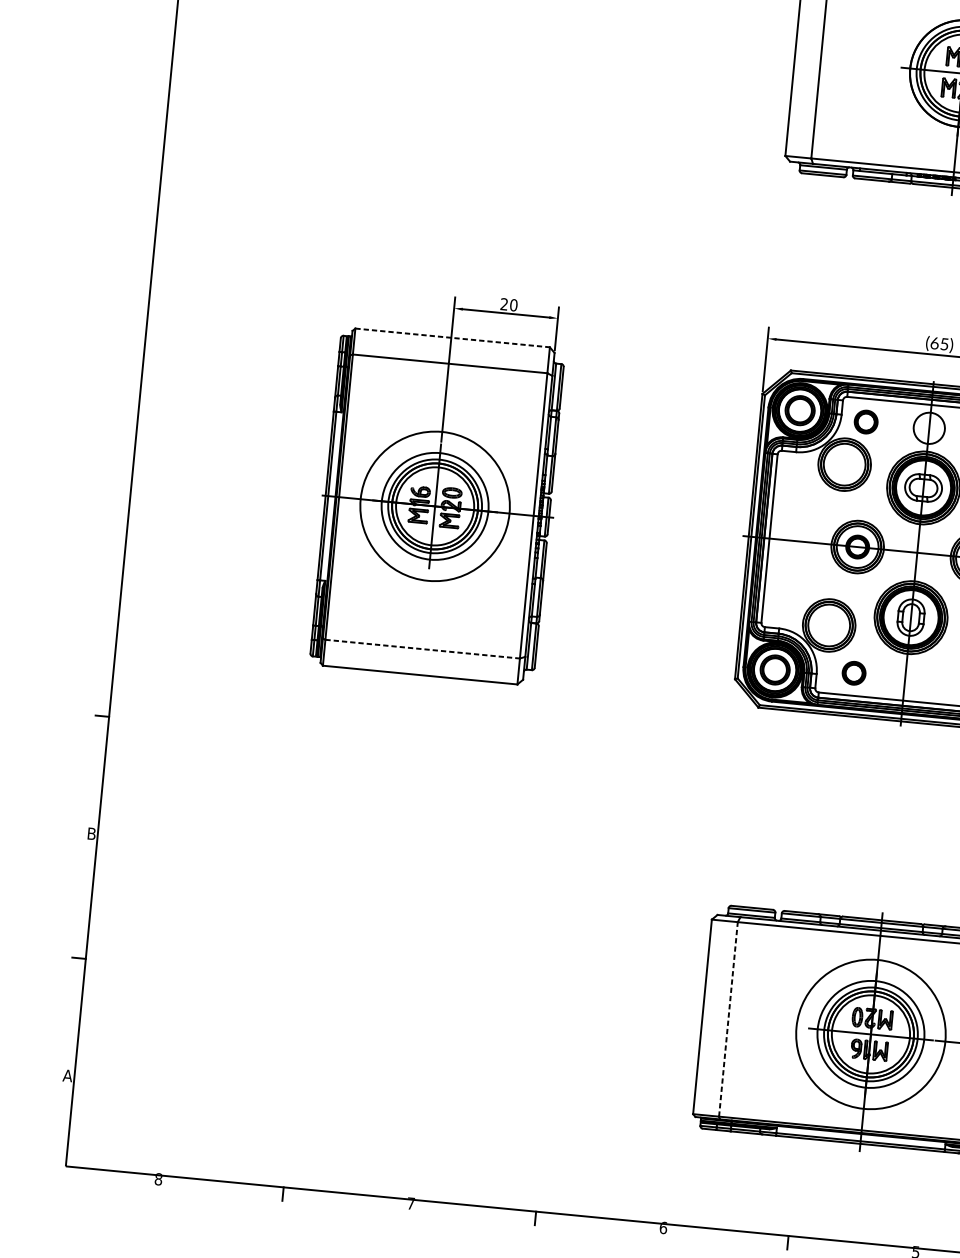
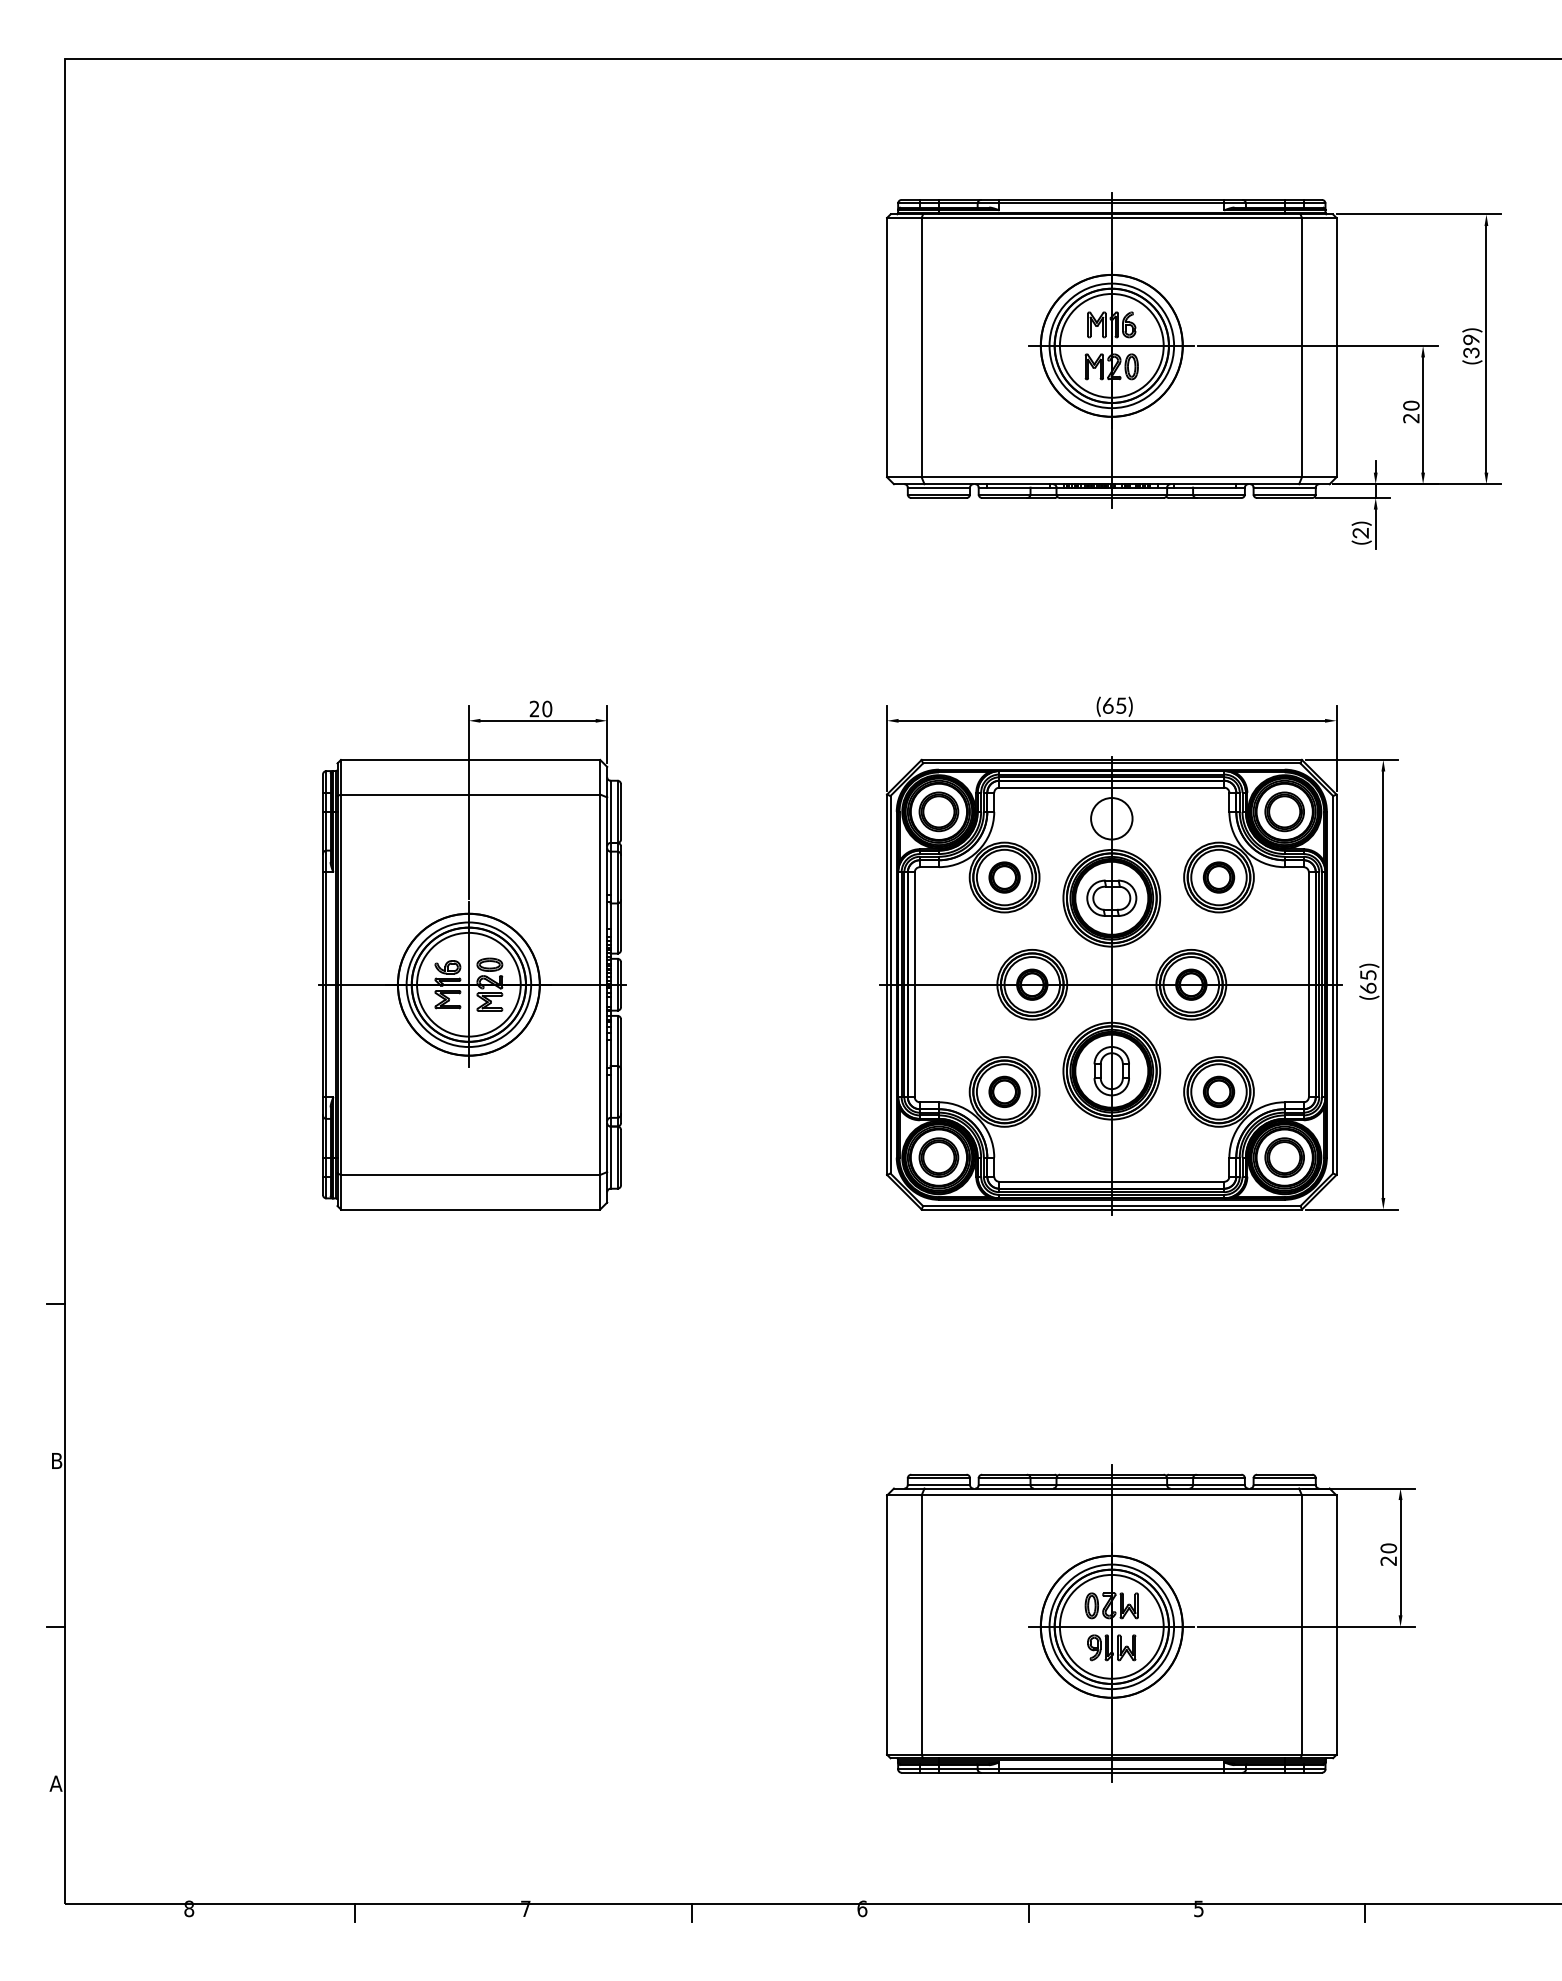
line: (452, 337) -> (470, 759), dashed -> solid
part: (866, 422) -> (1004, 877), moved
circle: (434, 506) -> (468, 984), size x0.71
line: (422, 648) -> (470, 1174), dashed -> solid
part: (854, 672) -> (1004, 1091), moved
line: (728, 1019) -> (921, 1625), dashed -> solid
circle: (870, 1034) -> (1111, 1626), size x0.71

